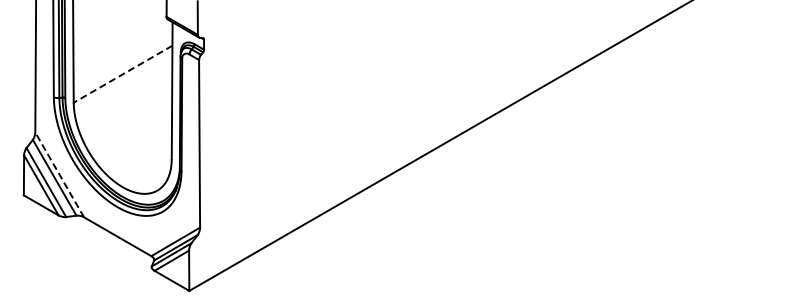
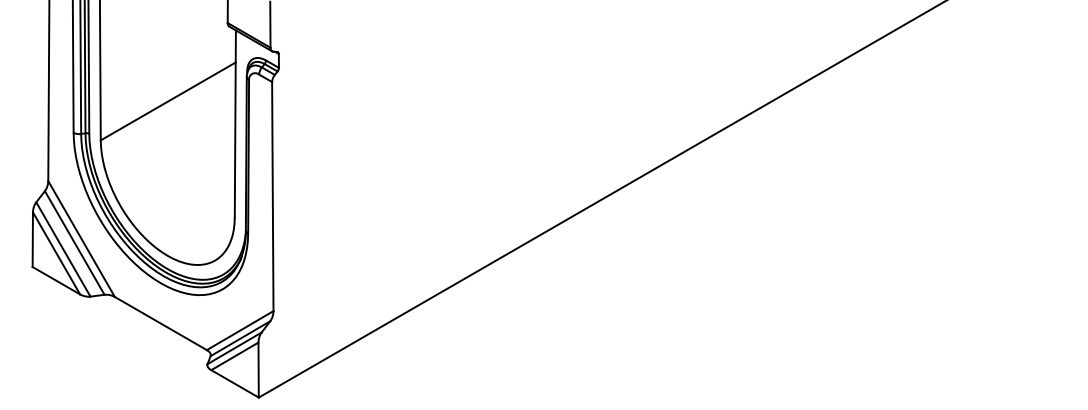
line: (123, 74) -> (168, 101), dashed -> solid
line: (59, 174) -> (81, 238), dashed -> solid

